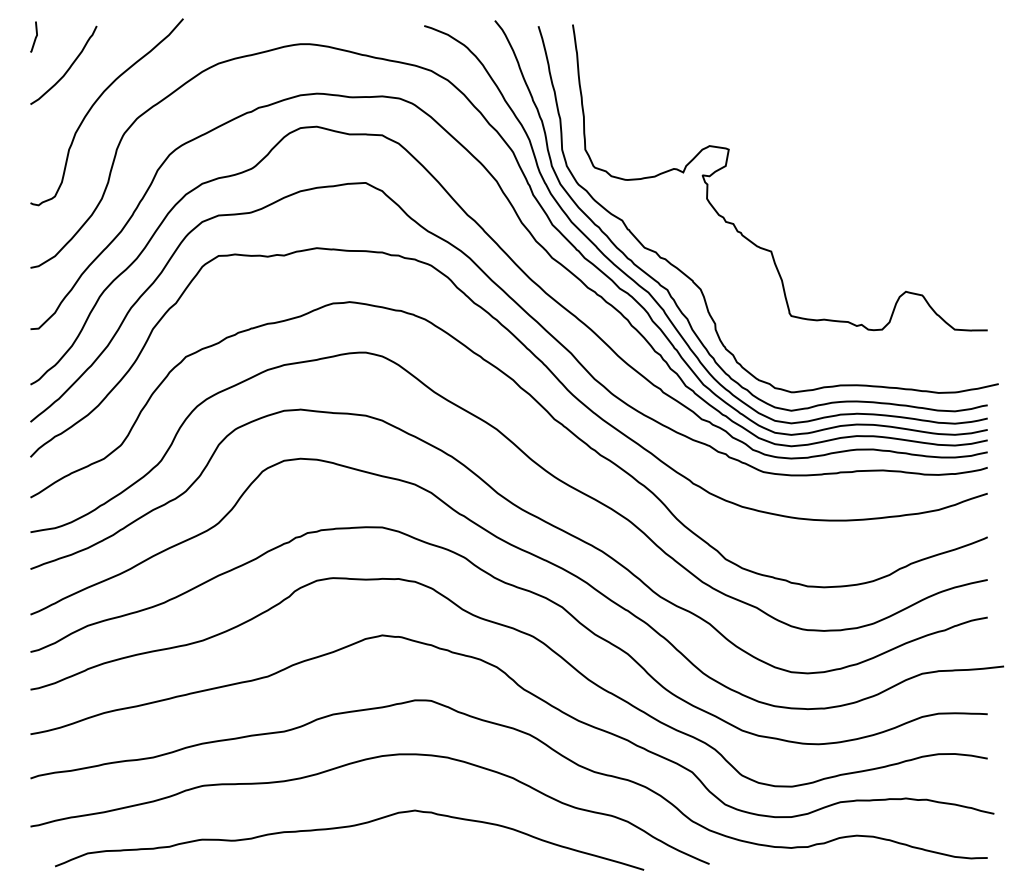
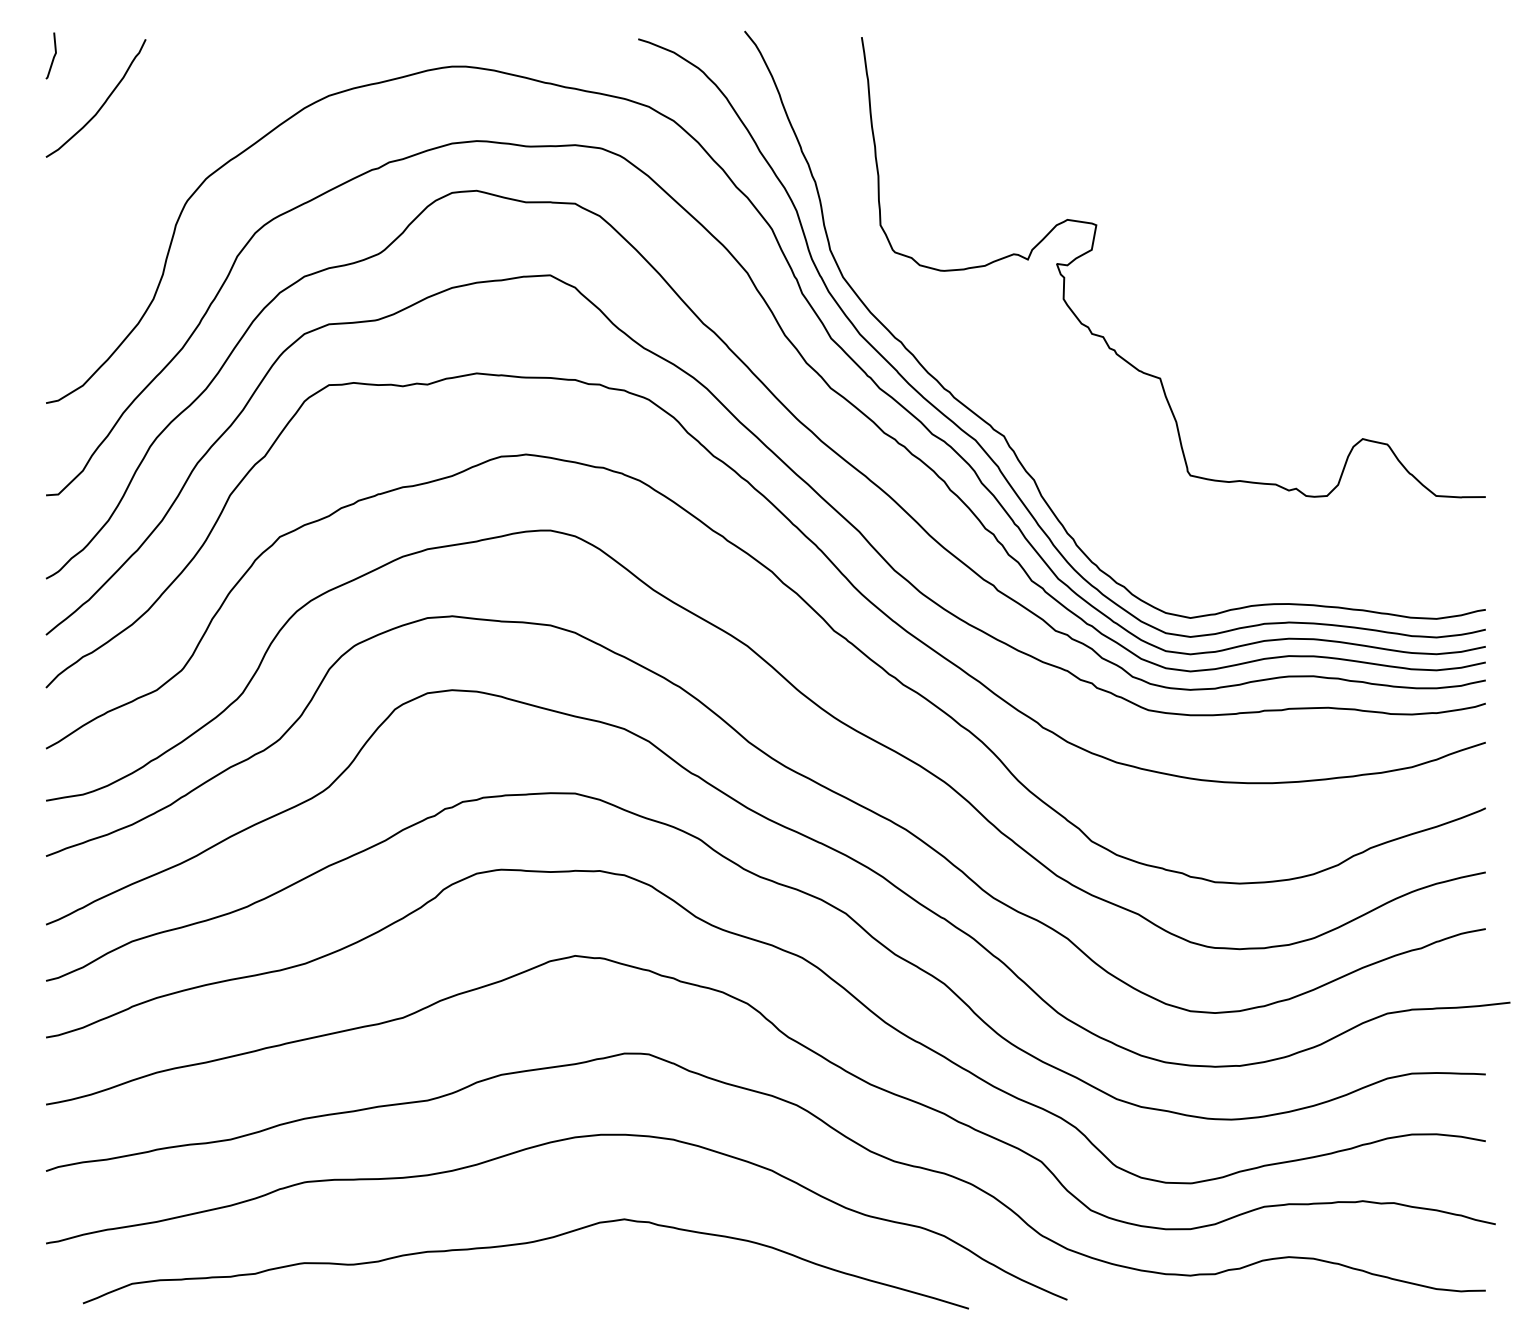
curve: (96, 102) -> (145, 154), removed
curve: (694, 281) -> (1044, 423), removed

